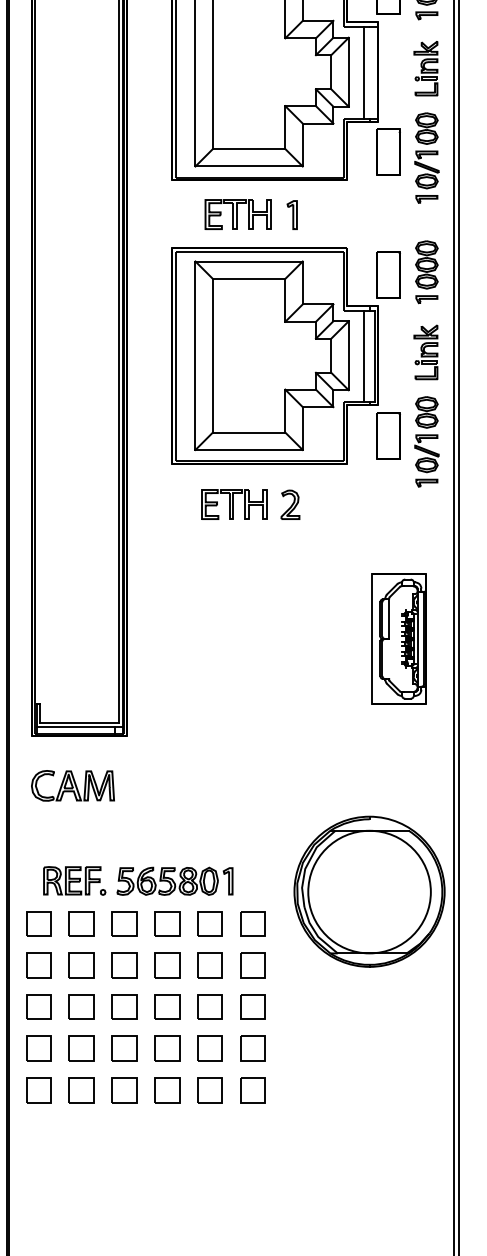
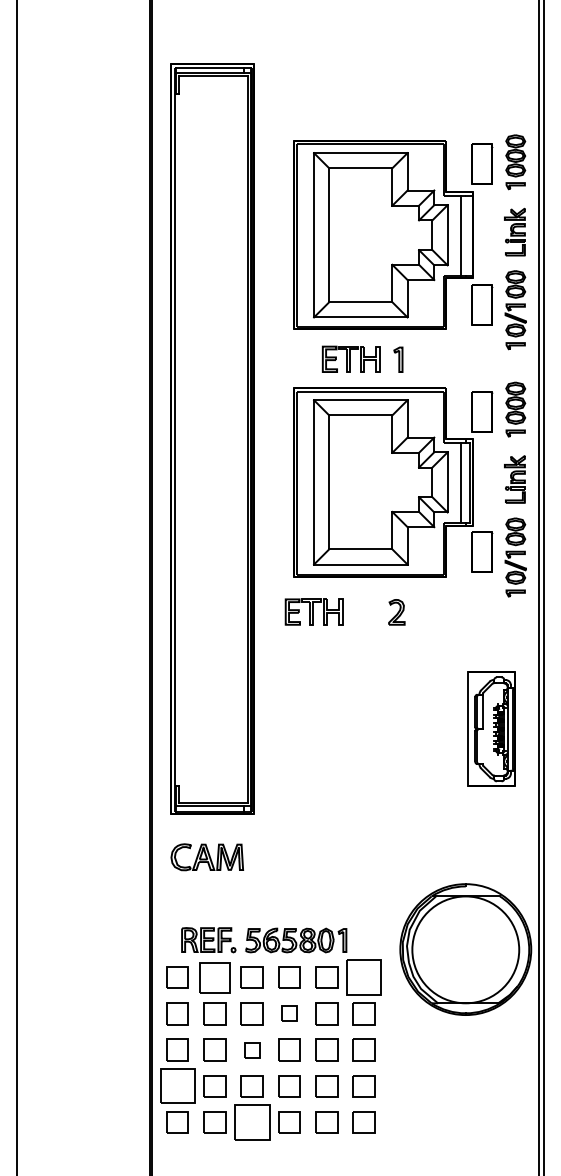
part: (233, 503) -> (313, 611), moved
part: (81, 923) -> (214, 977), size x1.4
part: (252, 923) -> (363, 977), size x1.6
part: (167, 965) -> (289, 1013), size x0.7
part: (123, 1006) -> (251, 1049), size x0.7
part: (38, 1048) -> (177, 1086), size x1.6
part: (123, 1090) -> (251, 1122), size x1.6

